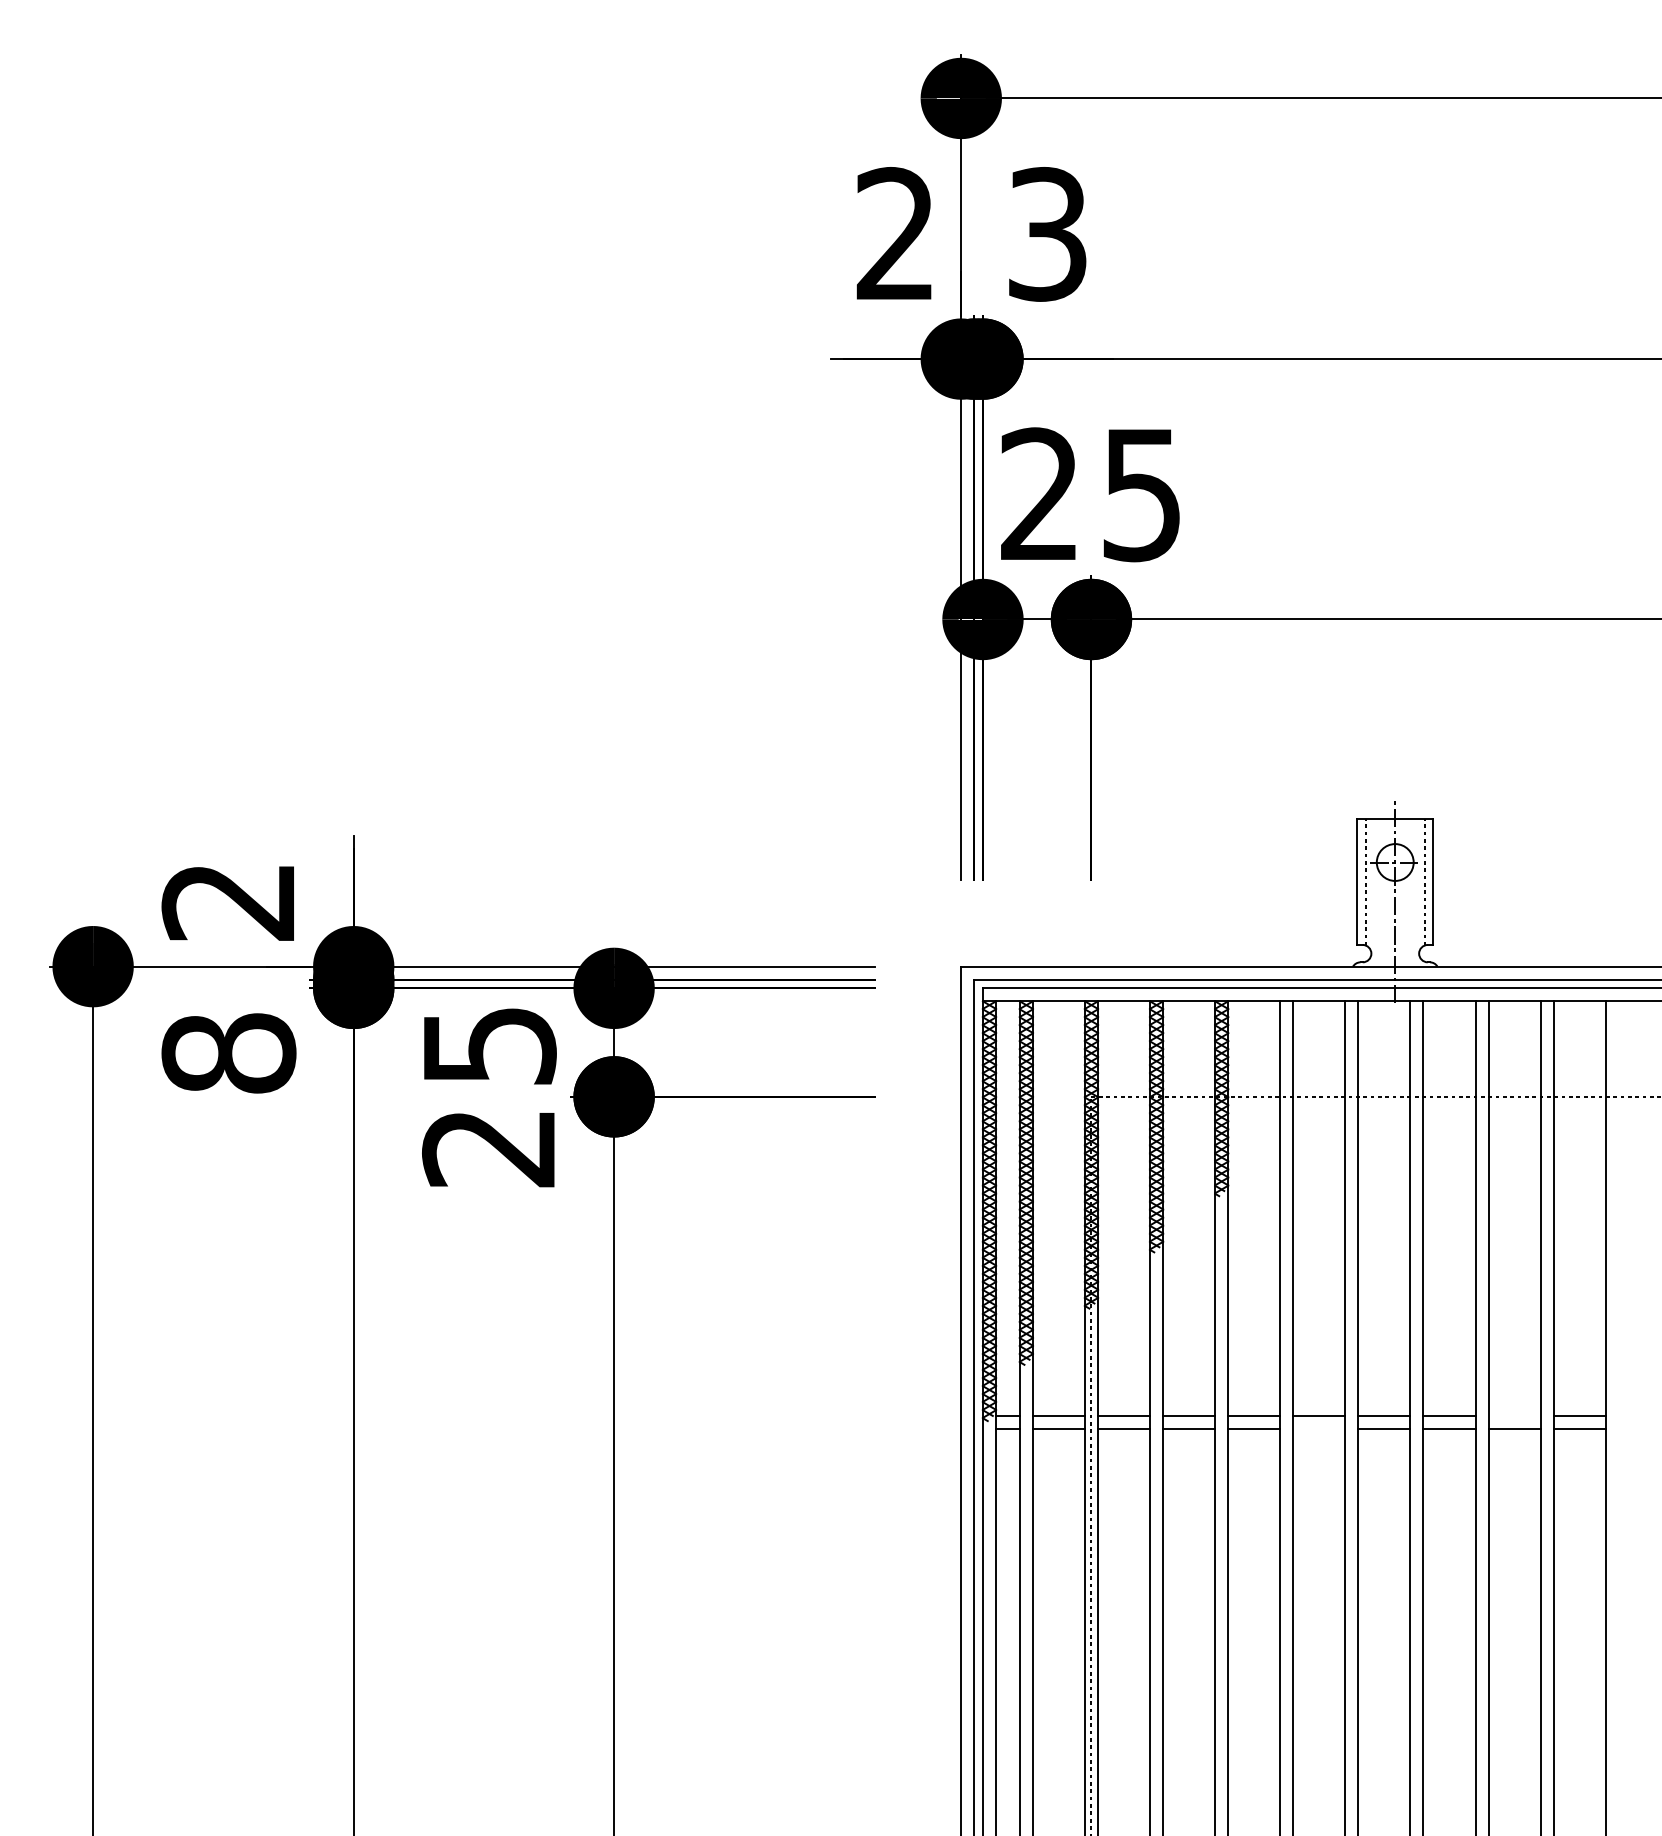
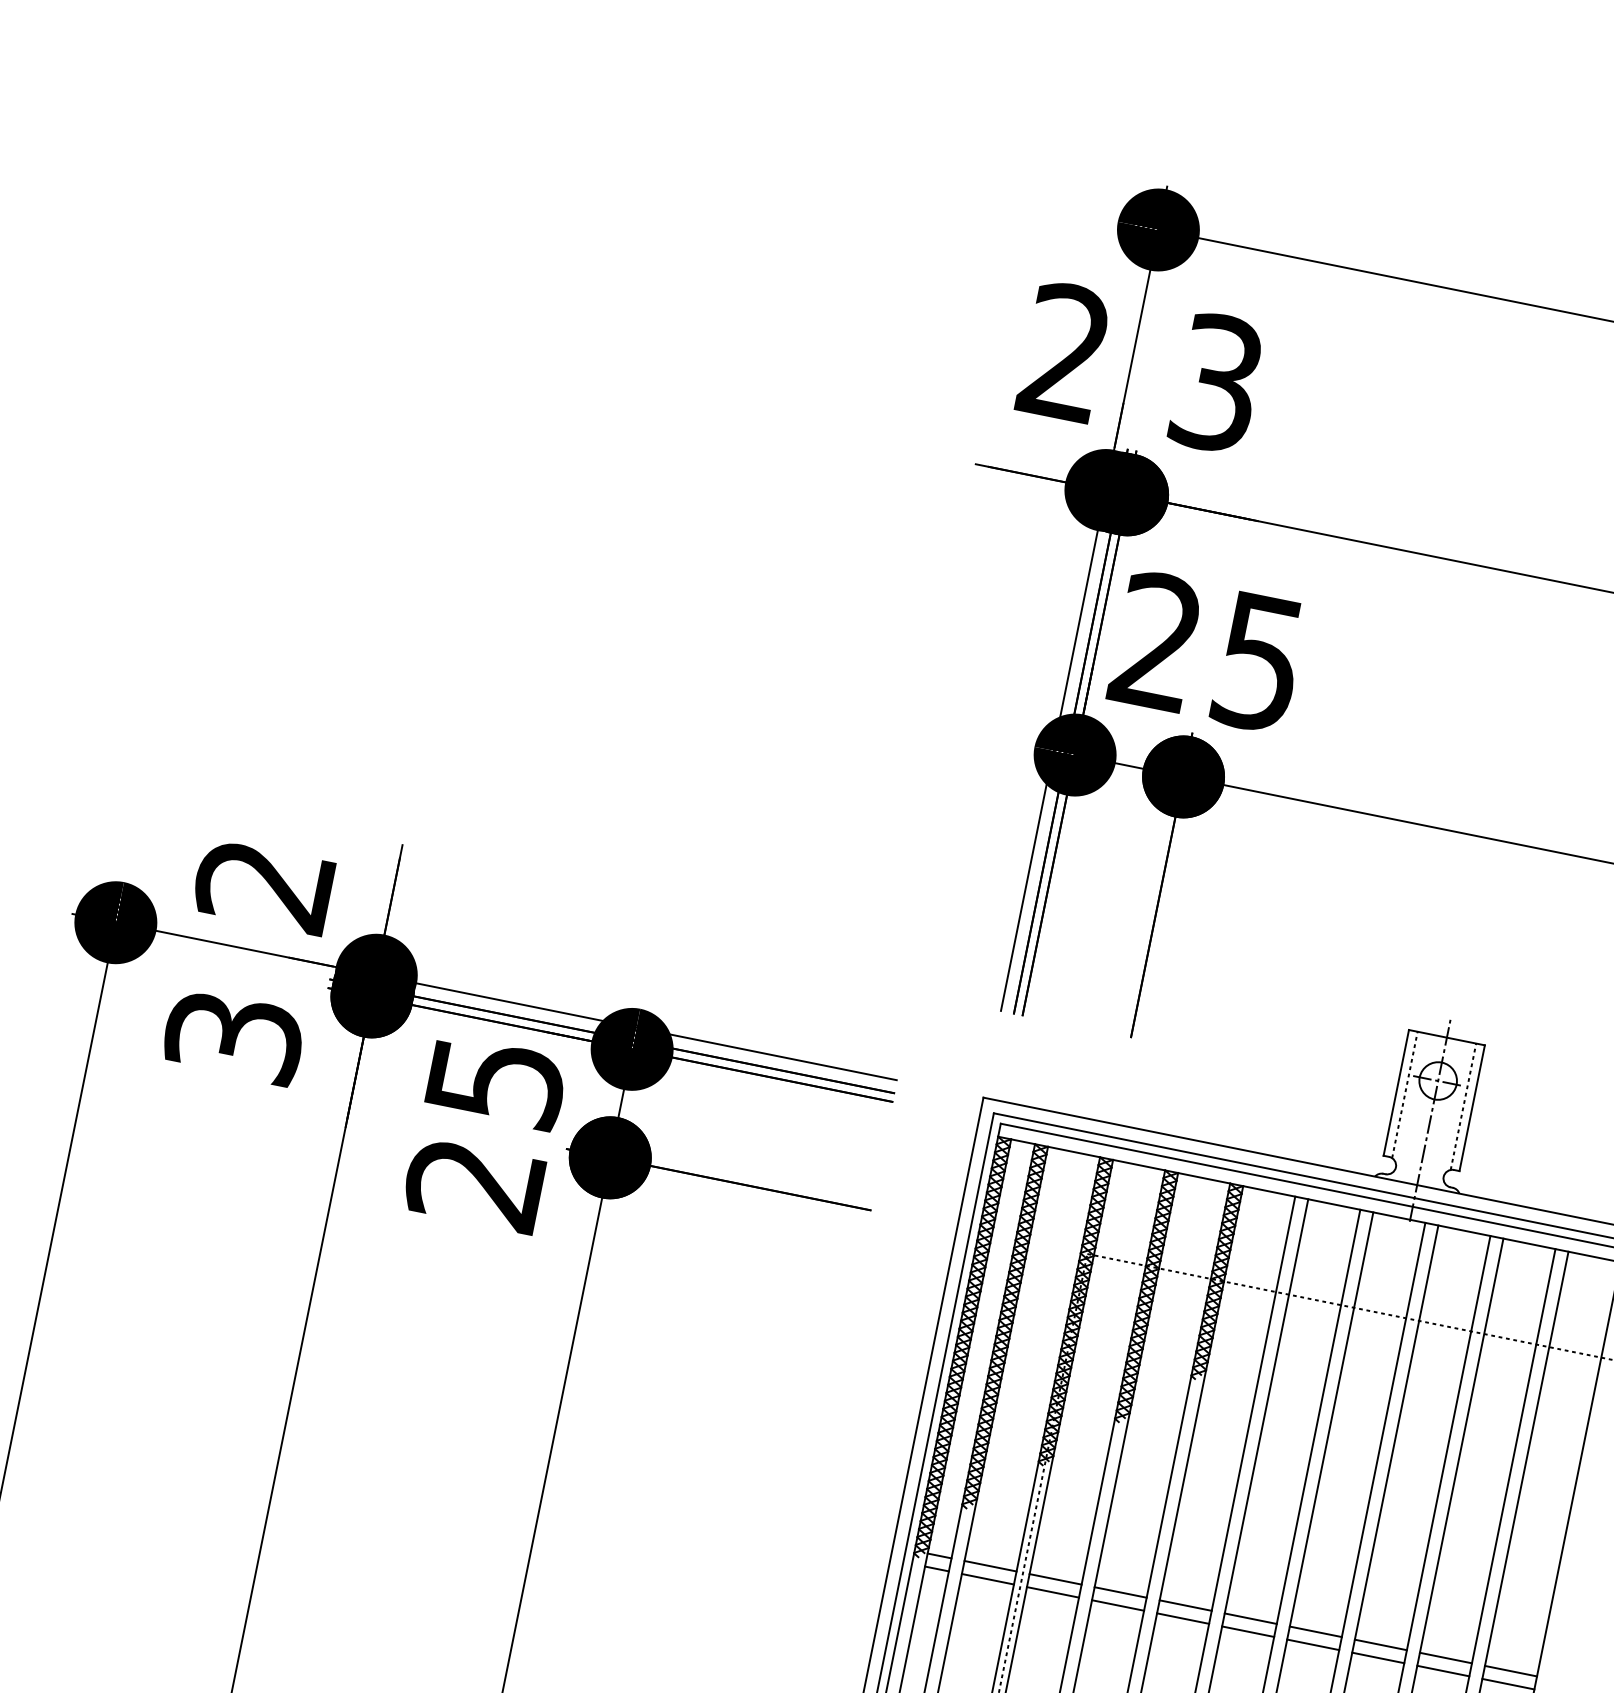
text: (228, 1053) -> (233, 1036), 8 -> 3
line: (1514, 1415) -> (1445, 1657), added
line: (1319, 1428) -> (1248, 1631), added

